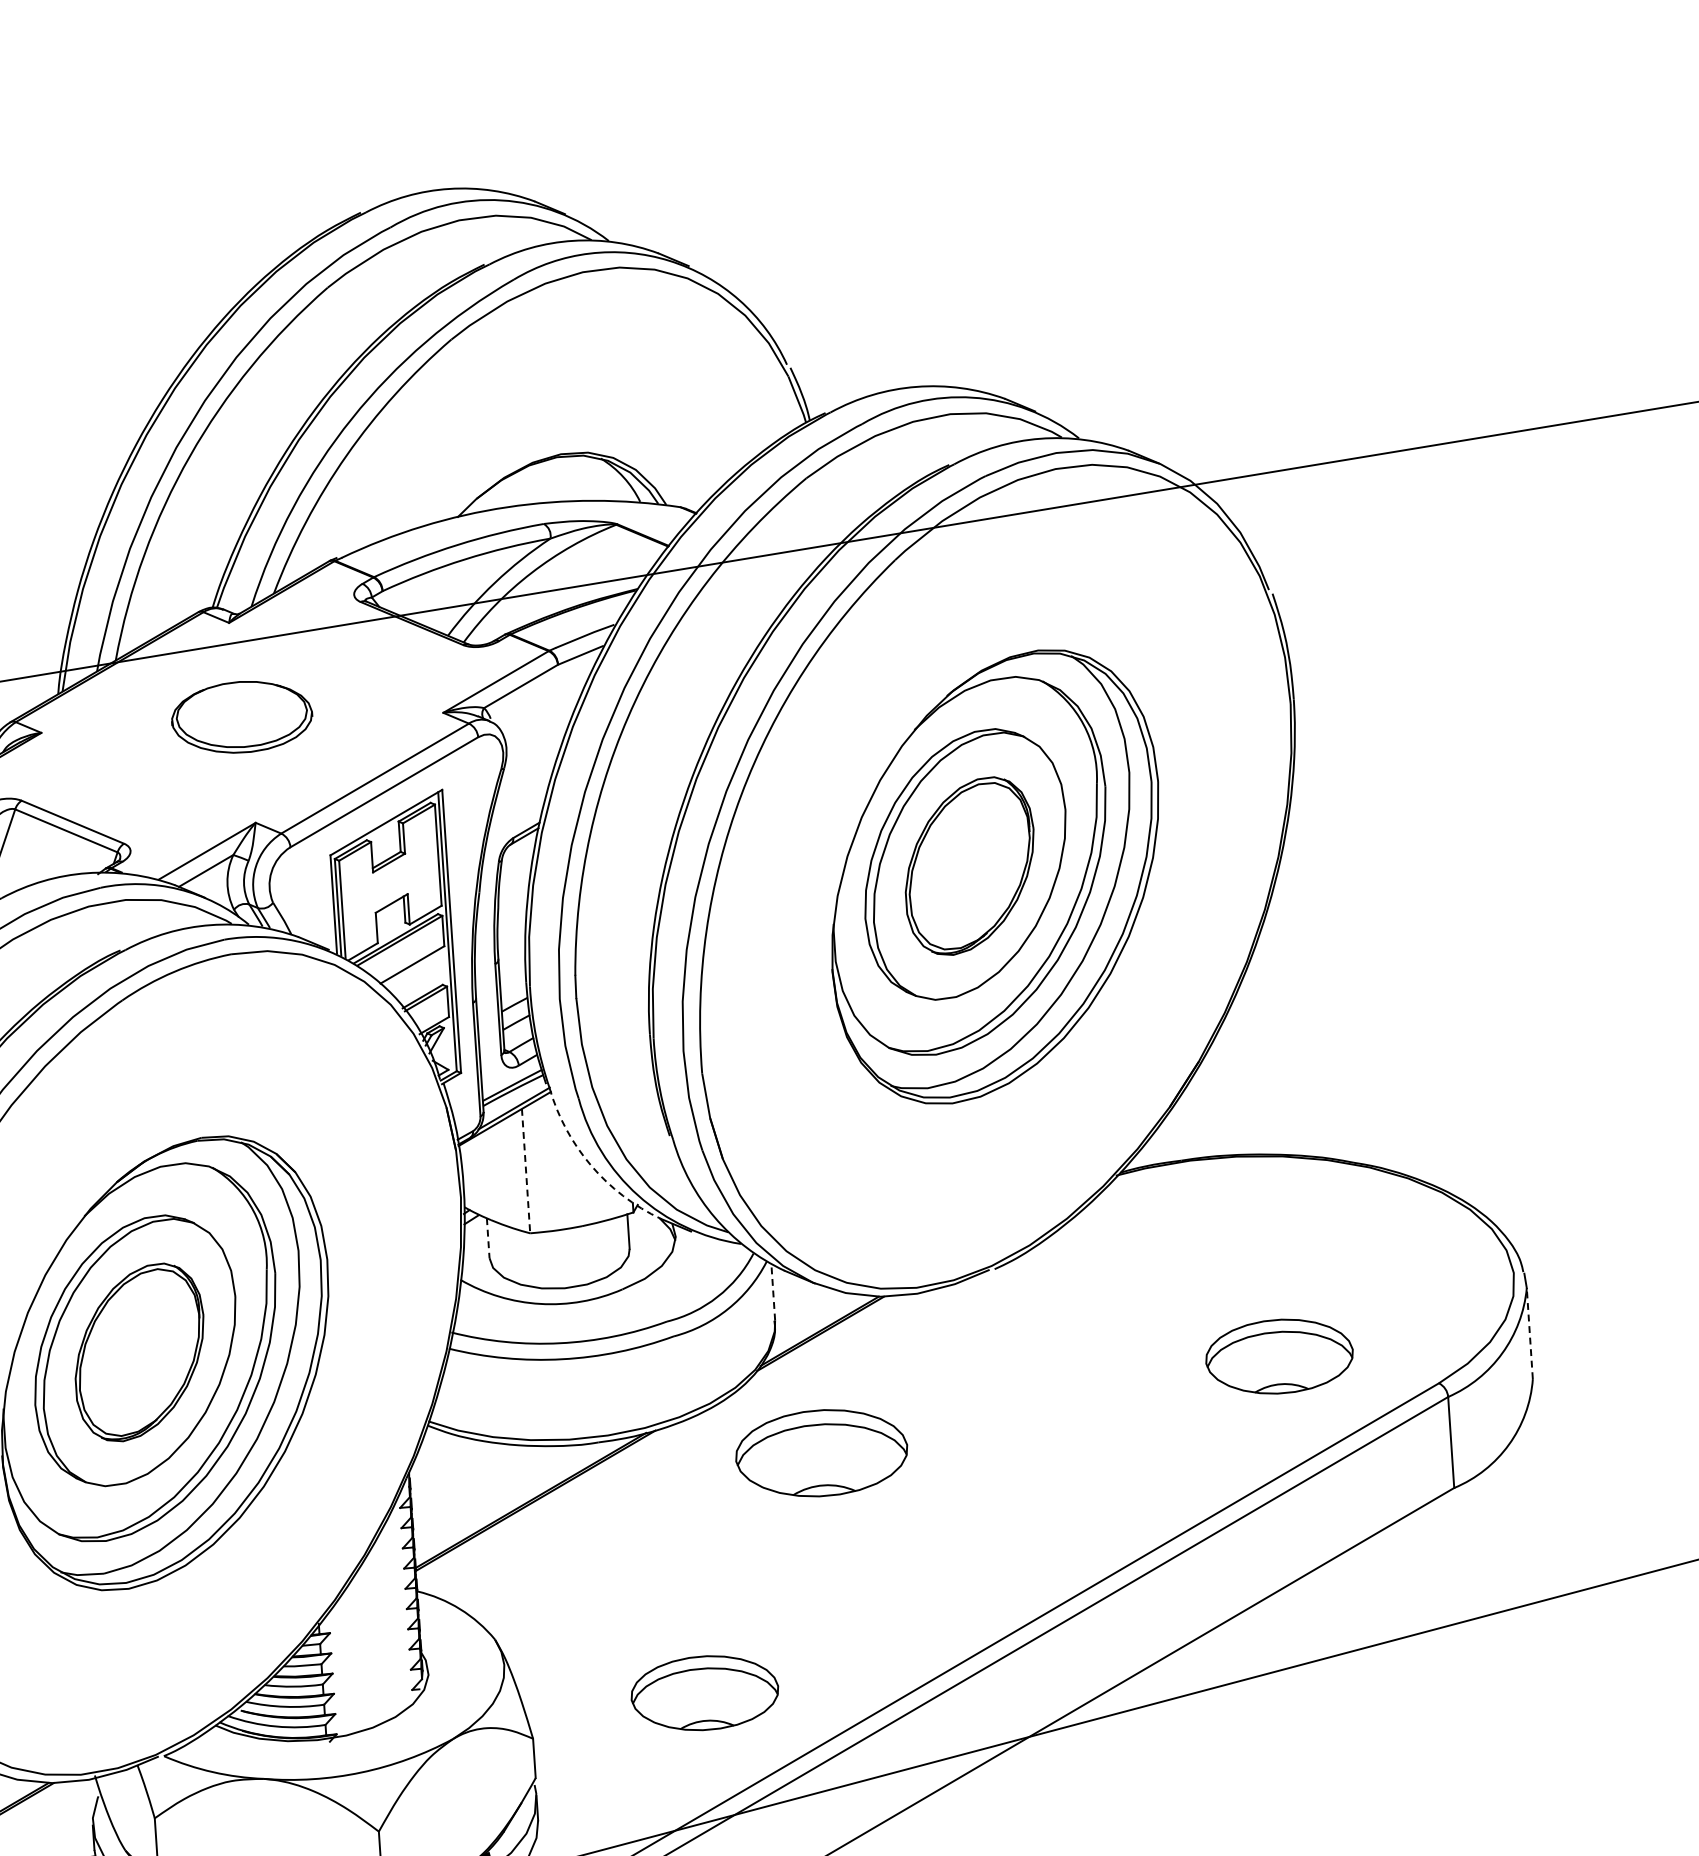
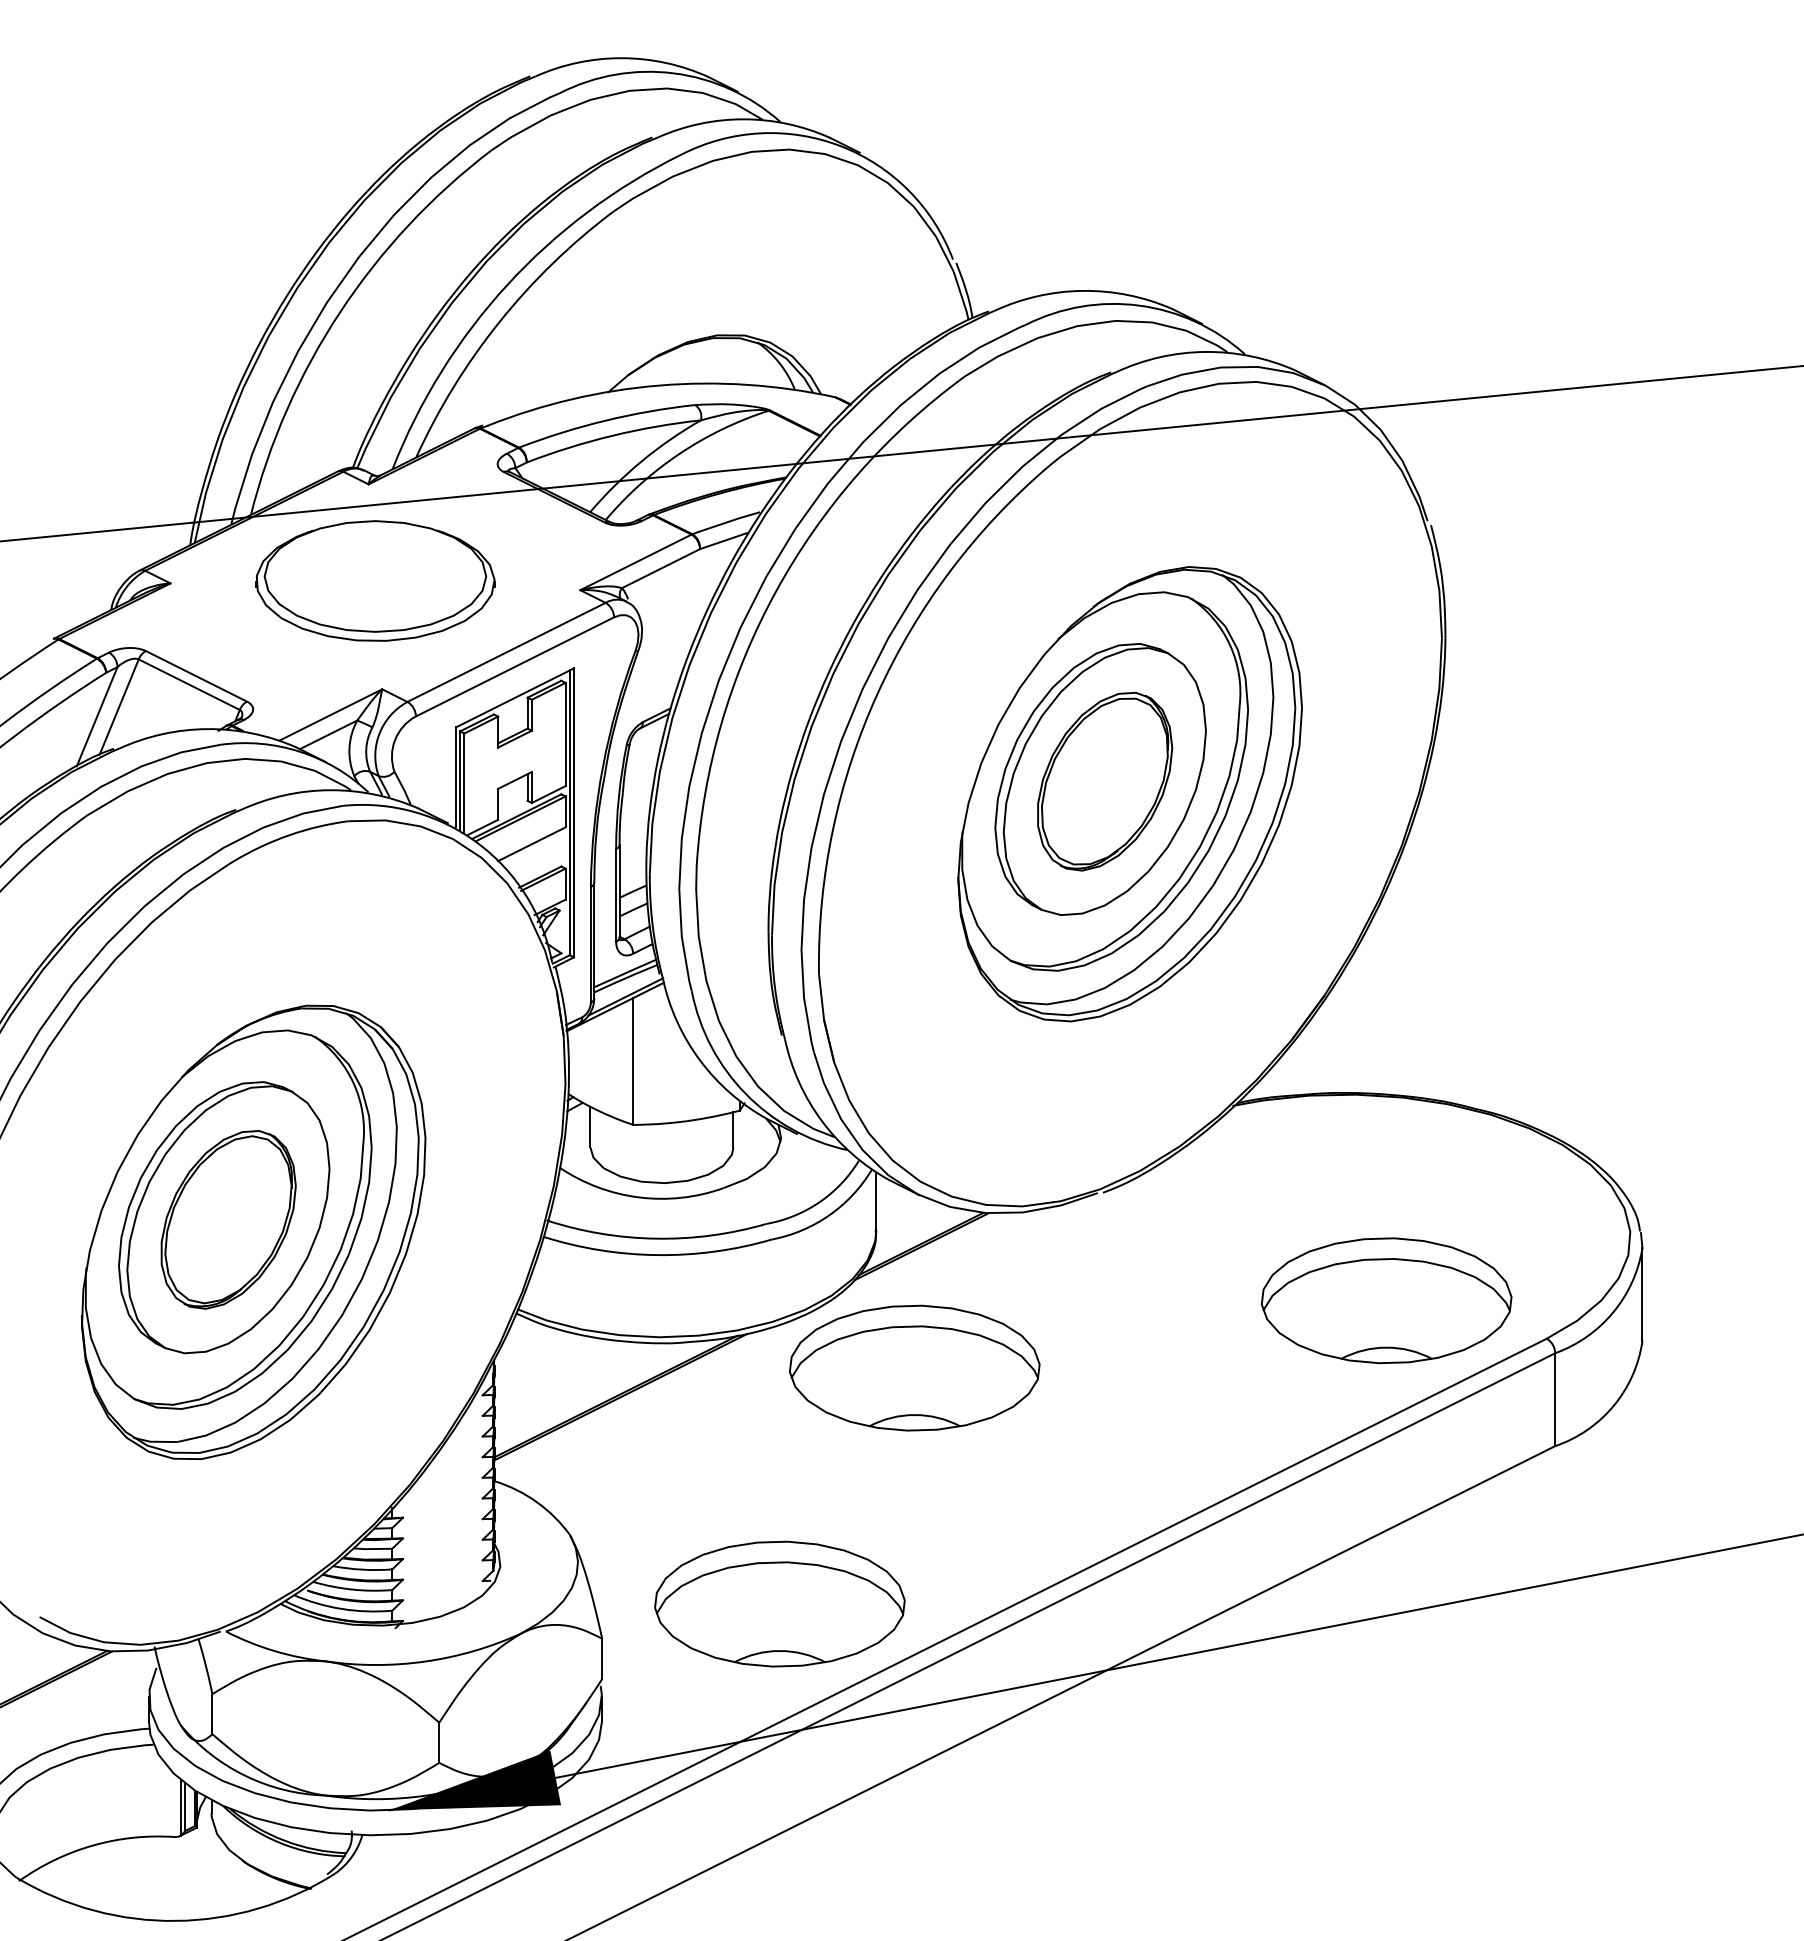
part: (242, 716) -> (375, 580), size x1.67
arc: (590, 1165) -> (699, 1060), dashed -> solid
line: (526, 1171) -> (633, 1061), dashed -> solid
line: (488, 1238) -> (590, 1127), dashed -> solid
line: (773, 1292) -> (876, 1201), dashed -> solid
line: (1529, 1332) -> (1642, 1293), dashed -> solid
part: (1279, 1356) -> (1386, 1300), size x1.67
part: (821, 1452) -> (914, 1367), size x1.43
part: (704, 1692) -> (779, 1603), size x1.67

